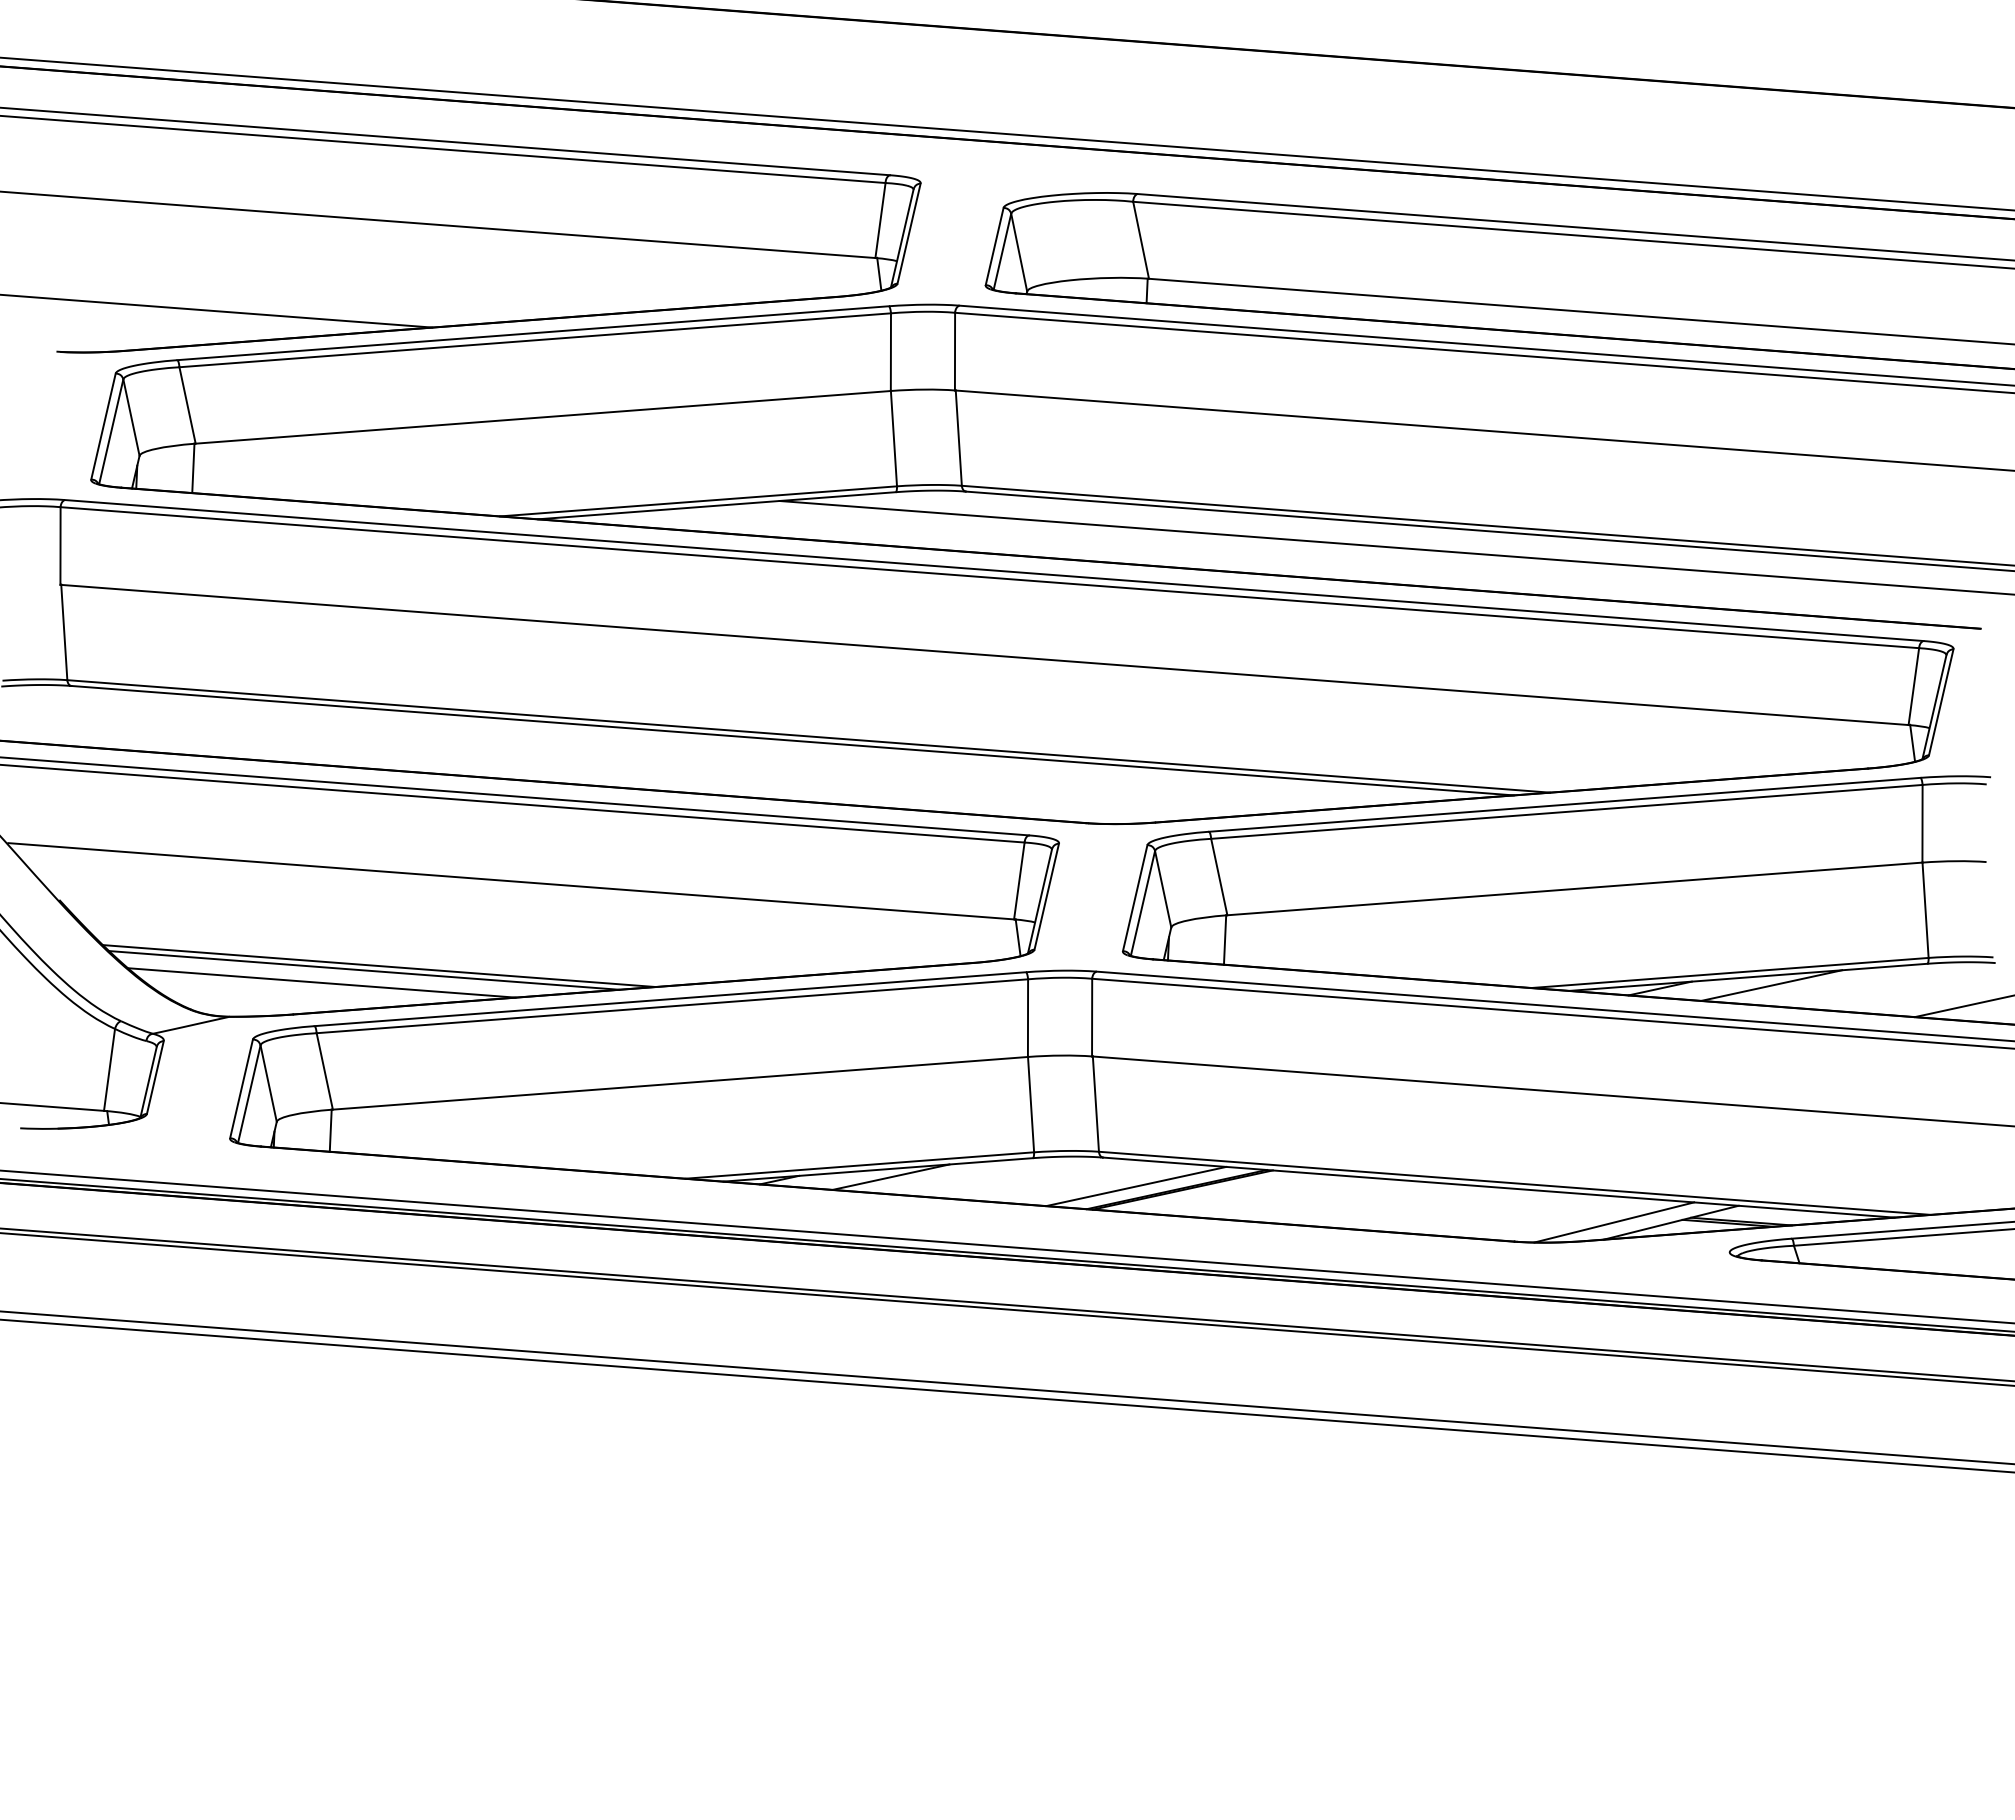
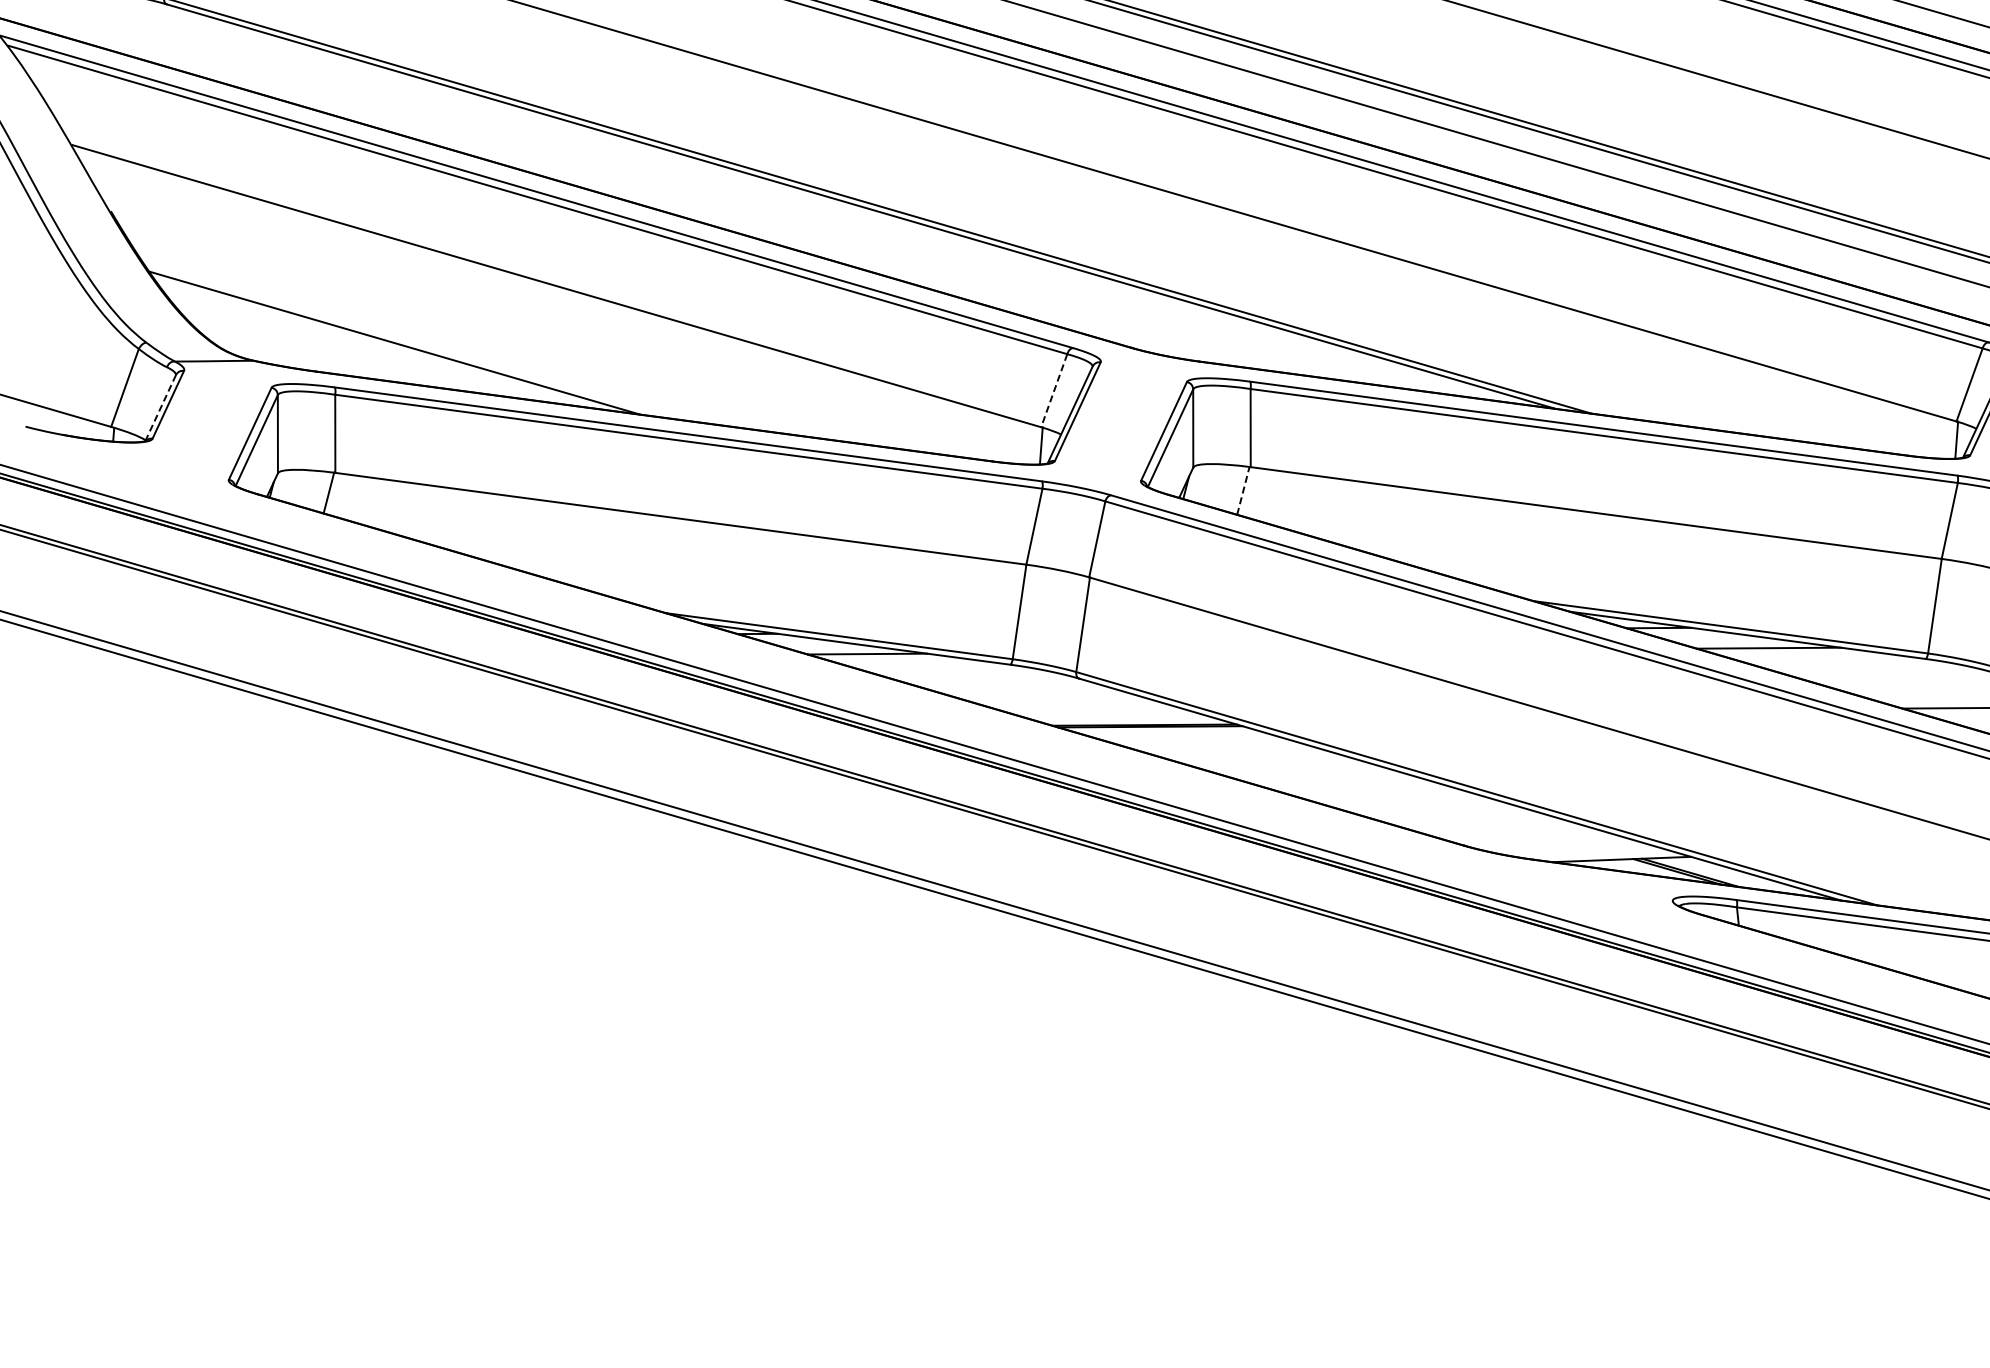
line: (1019, 880) -> (1054, 390), solid -> dashed
line: (1225, 939) -> (1243, 490), solid -> dashed
line: (378, 966) -> (409, 342), removed
line: (321, 982) -> (350, 346), removed
line: (148, 1082) -> (160, 408), solid -> dashed
line: (1136, 1186) -> (1105, 713), removed
line: (1614, 1222) -> (1566, 847), removed

